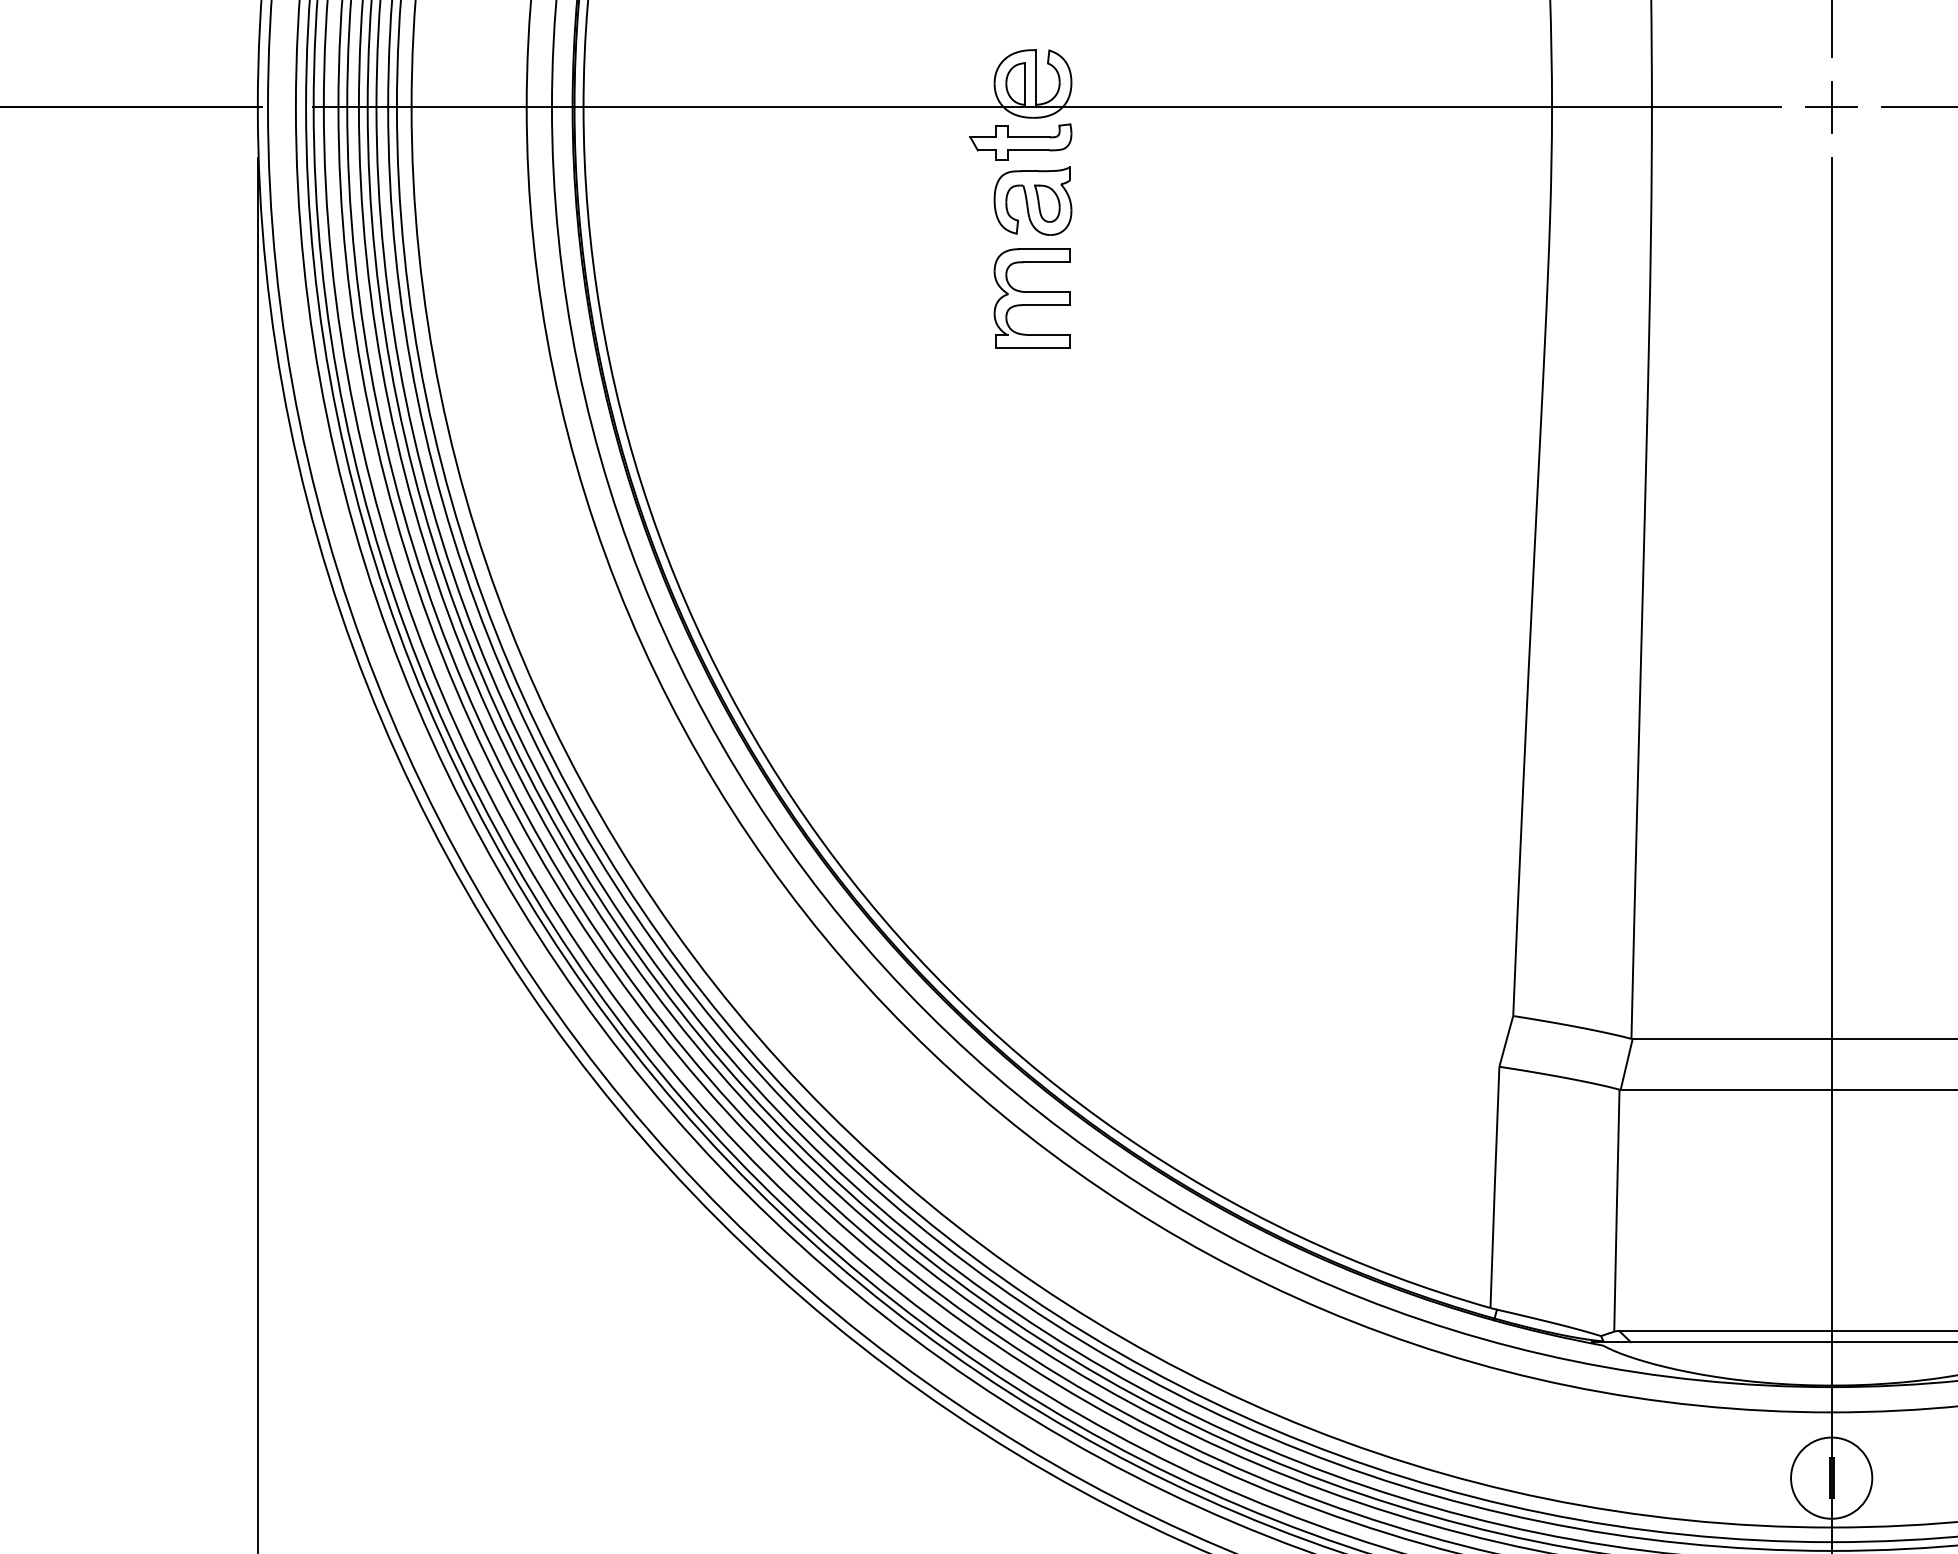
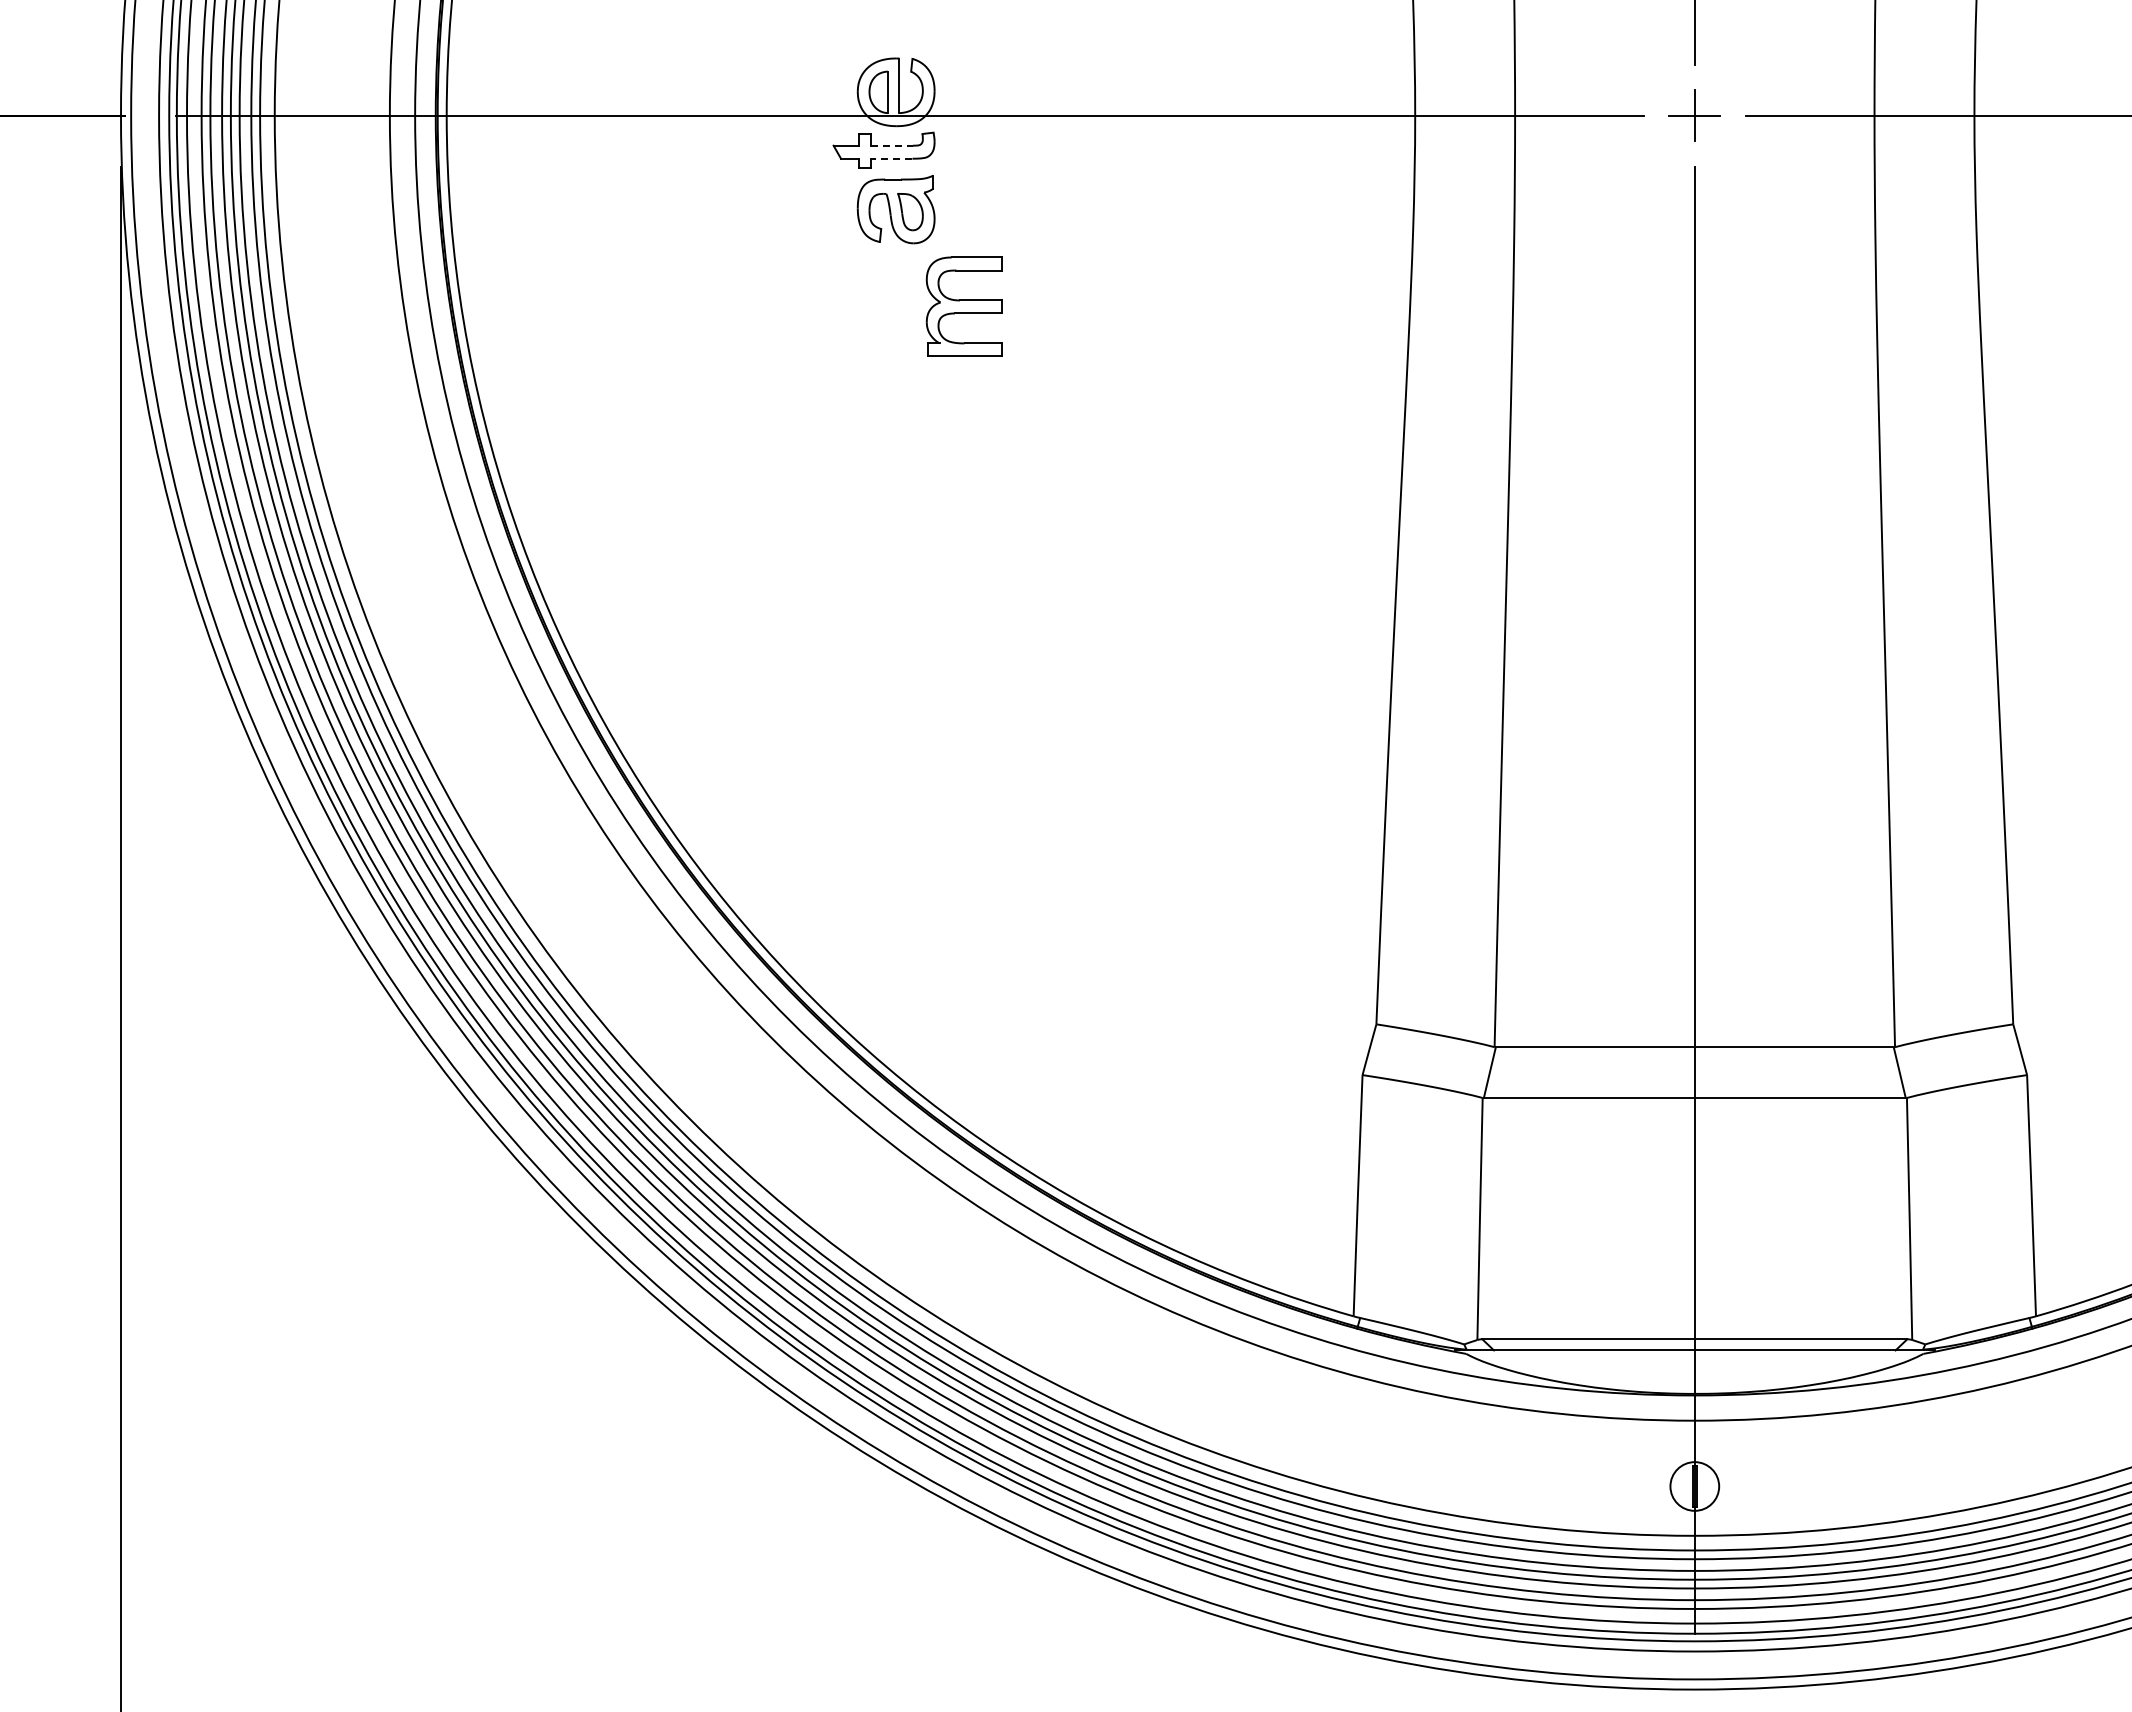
line: (1029, 137) -> (892, 145), solid -> dashed
line: (1028, 150) -> (891, 158), solid -> dashed
part: (1031, 298) -> (963, 306), moved
circle: (1831, 1478) -> (1694, 1486), size x0.6

